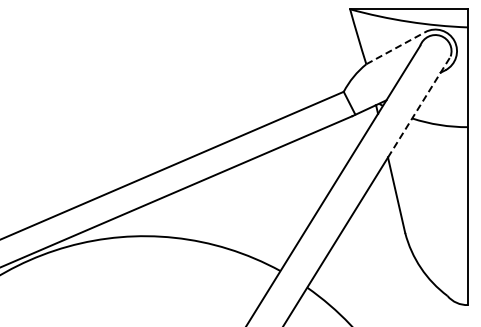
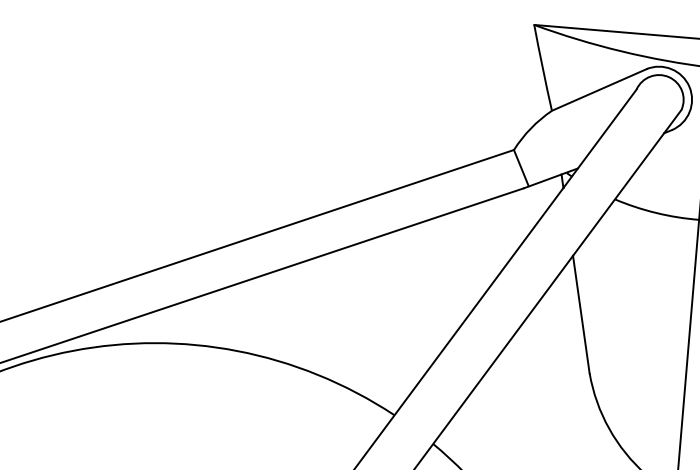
line: (396, 48) -> (599, 90), dashed -> solid
line: (419, 106) -> (627, 182), dashed -> solid

